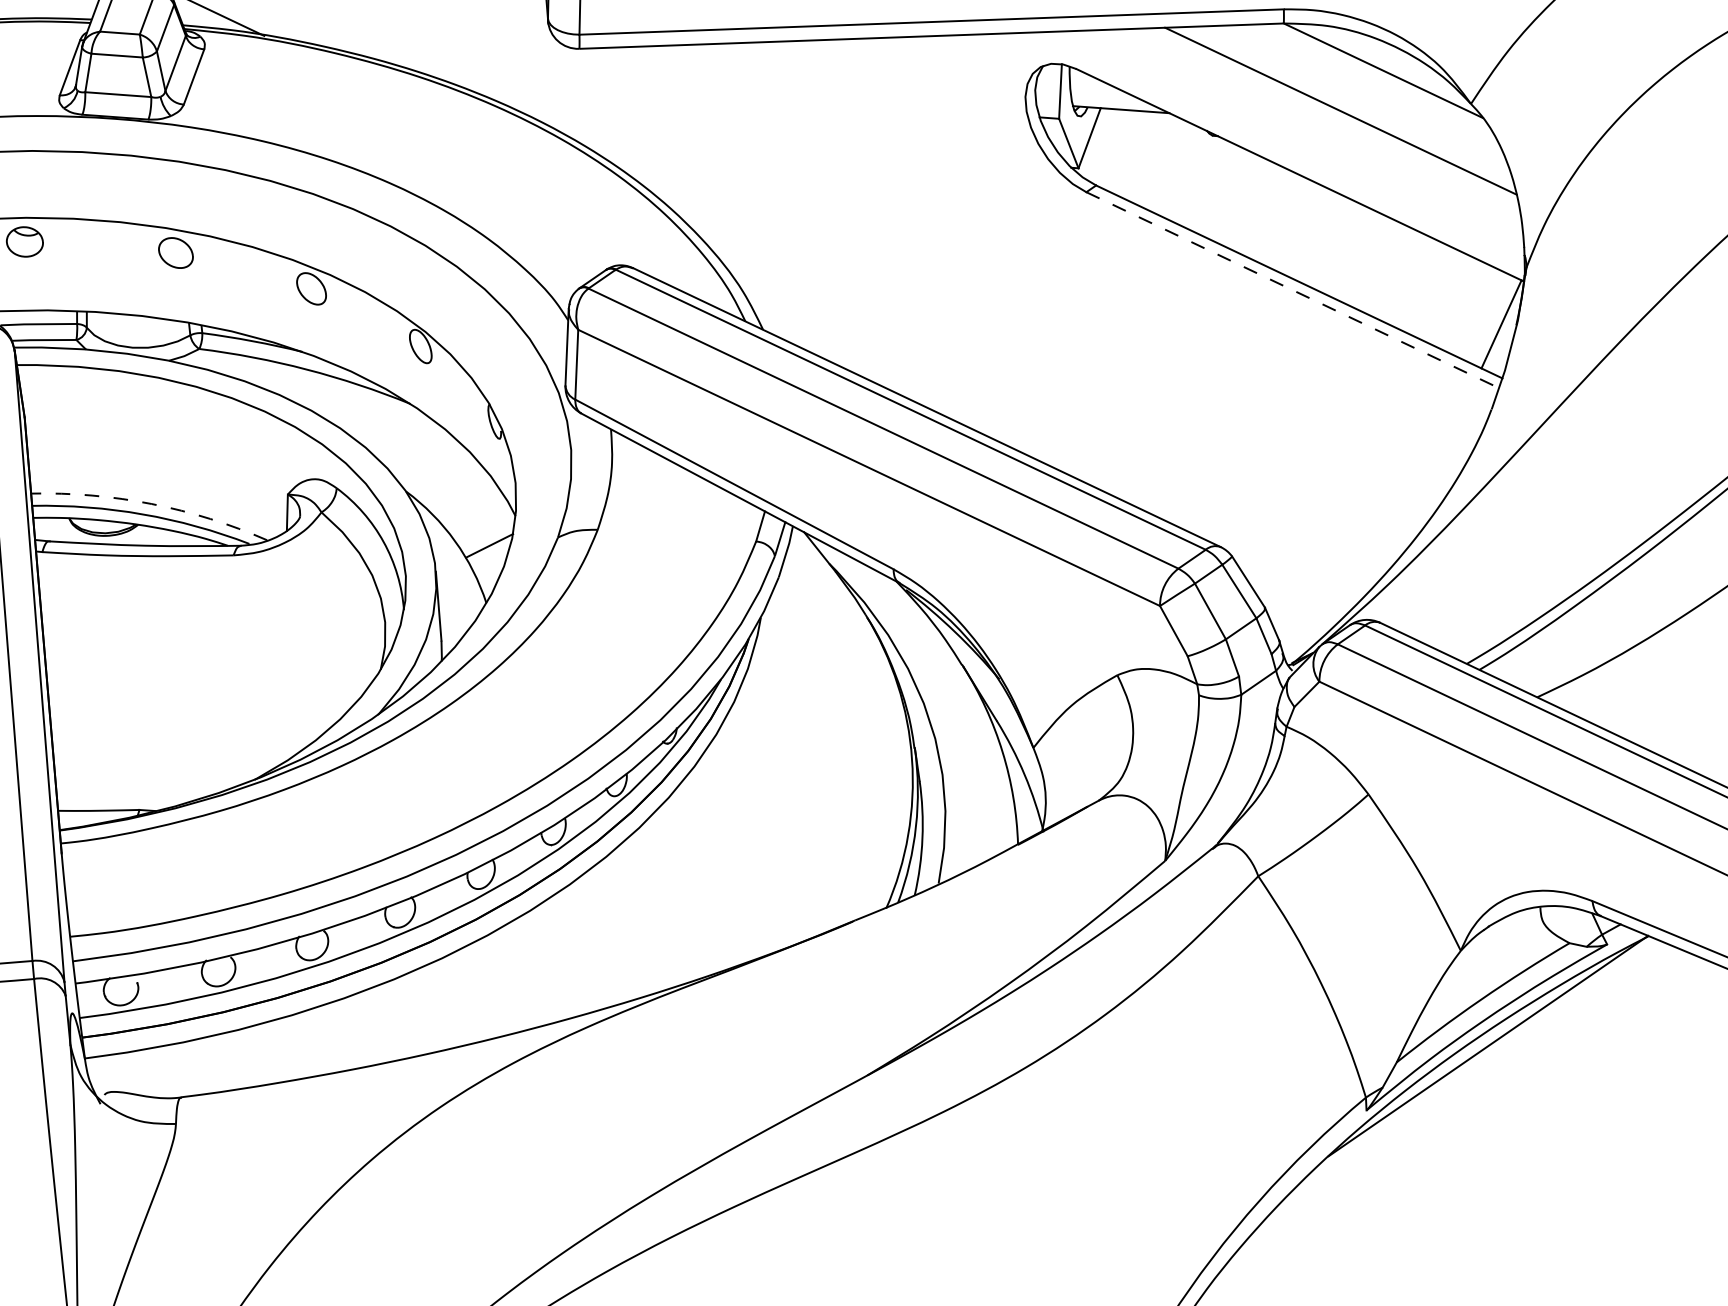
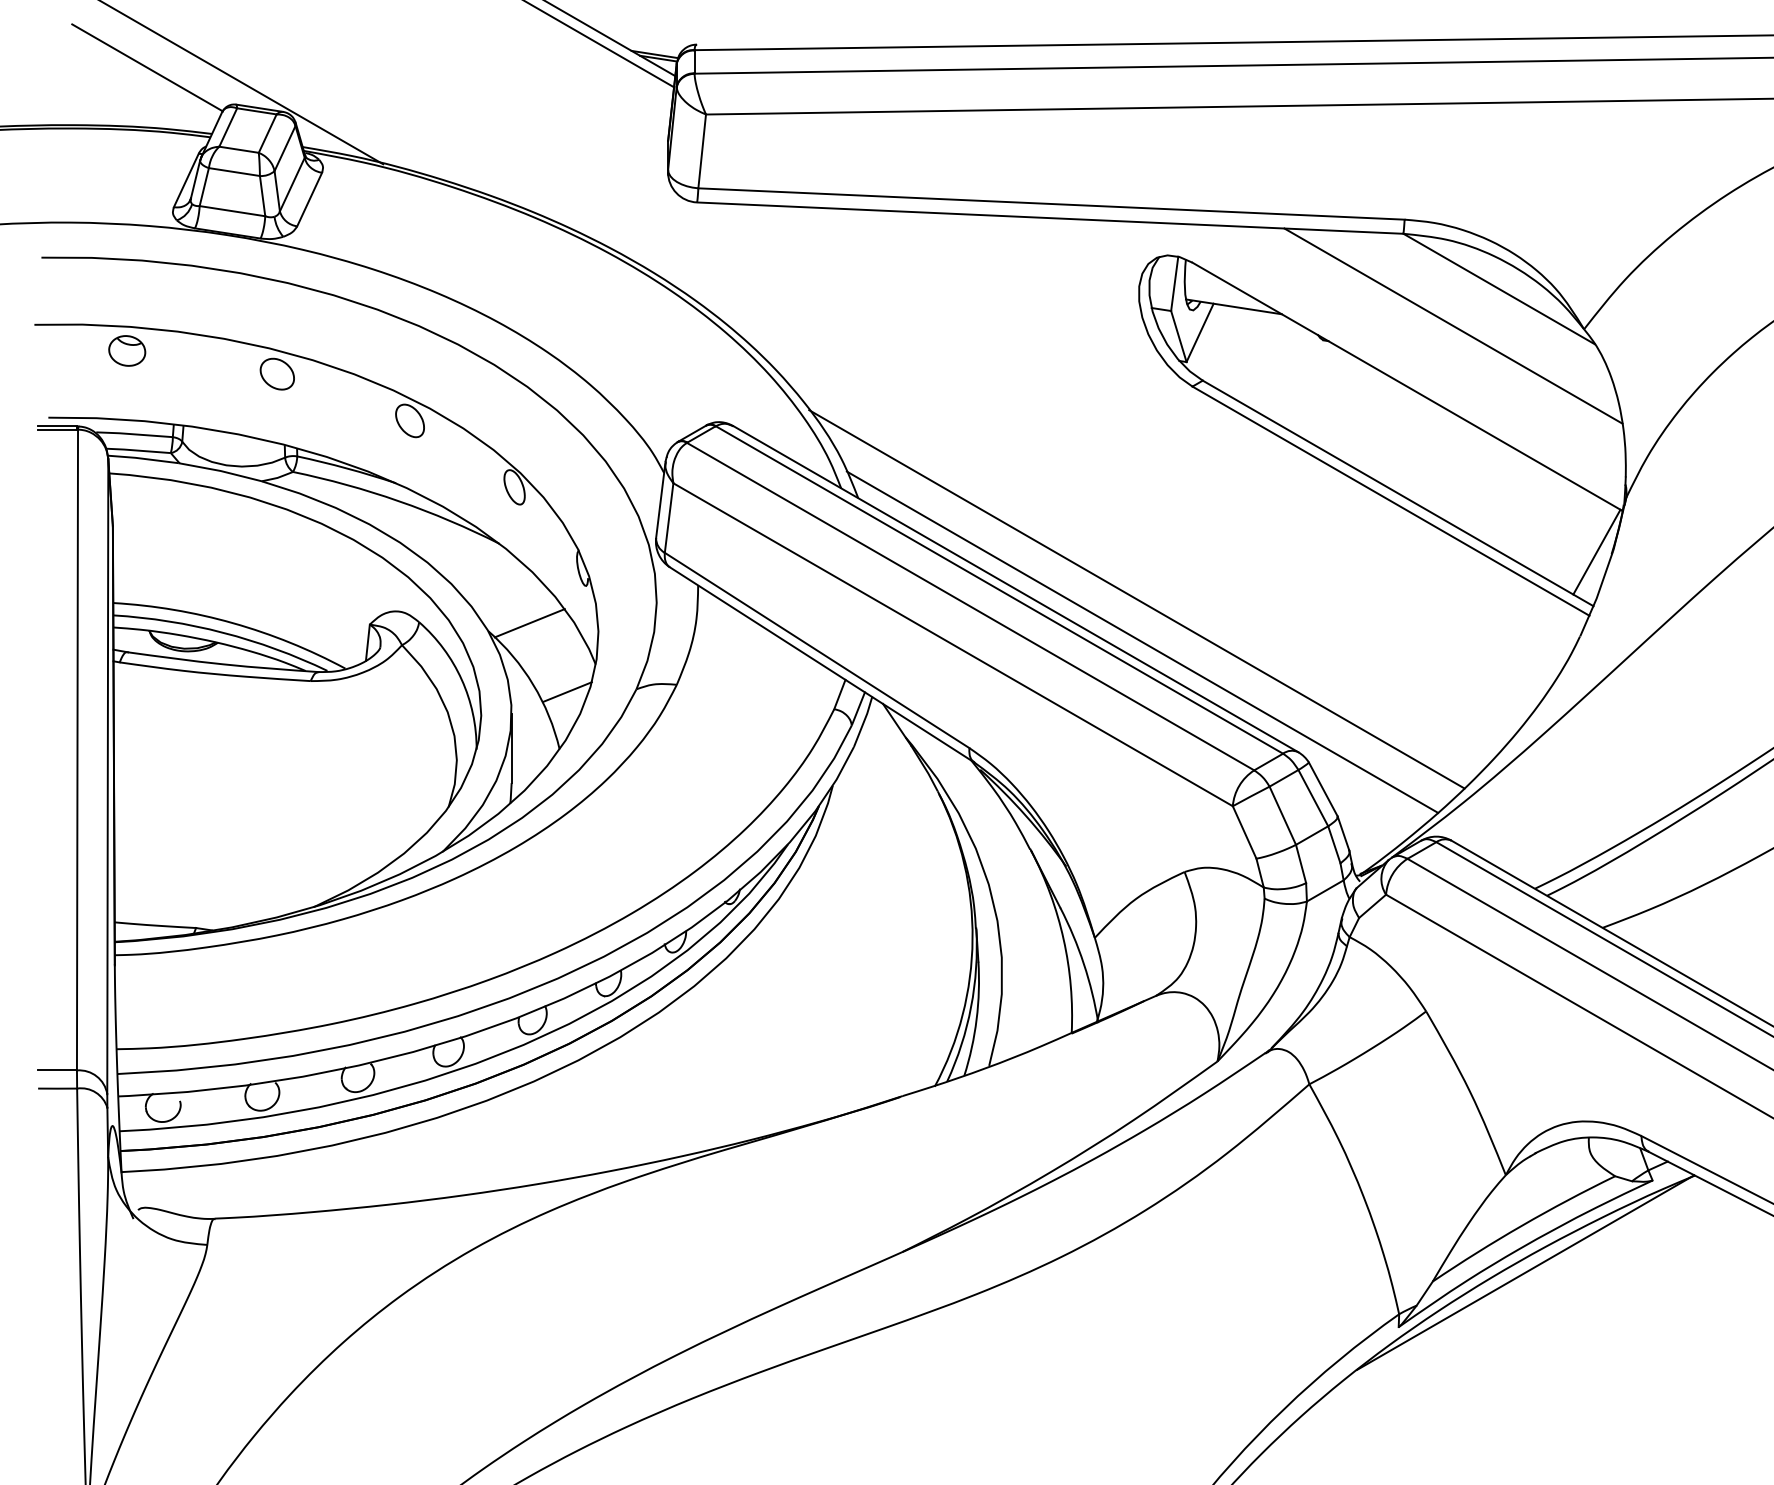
line: (1293, 290) -> (1391, 501), dashed -> solid
line: (1047, 408) -> (1136, 599), added
line: (1057, 449) -> (1142, 641), added
line: (446, 480) -> (529, 623), added
arc: (152, 504) -> (233, 623), dashed -> solid

